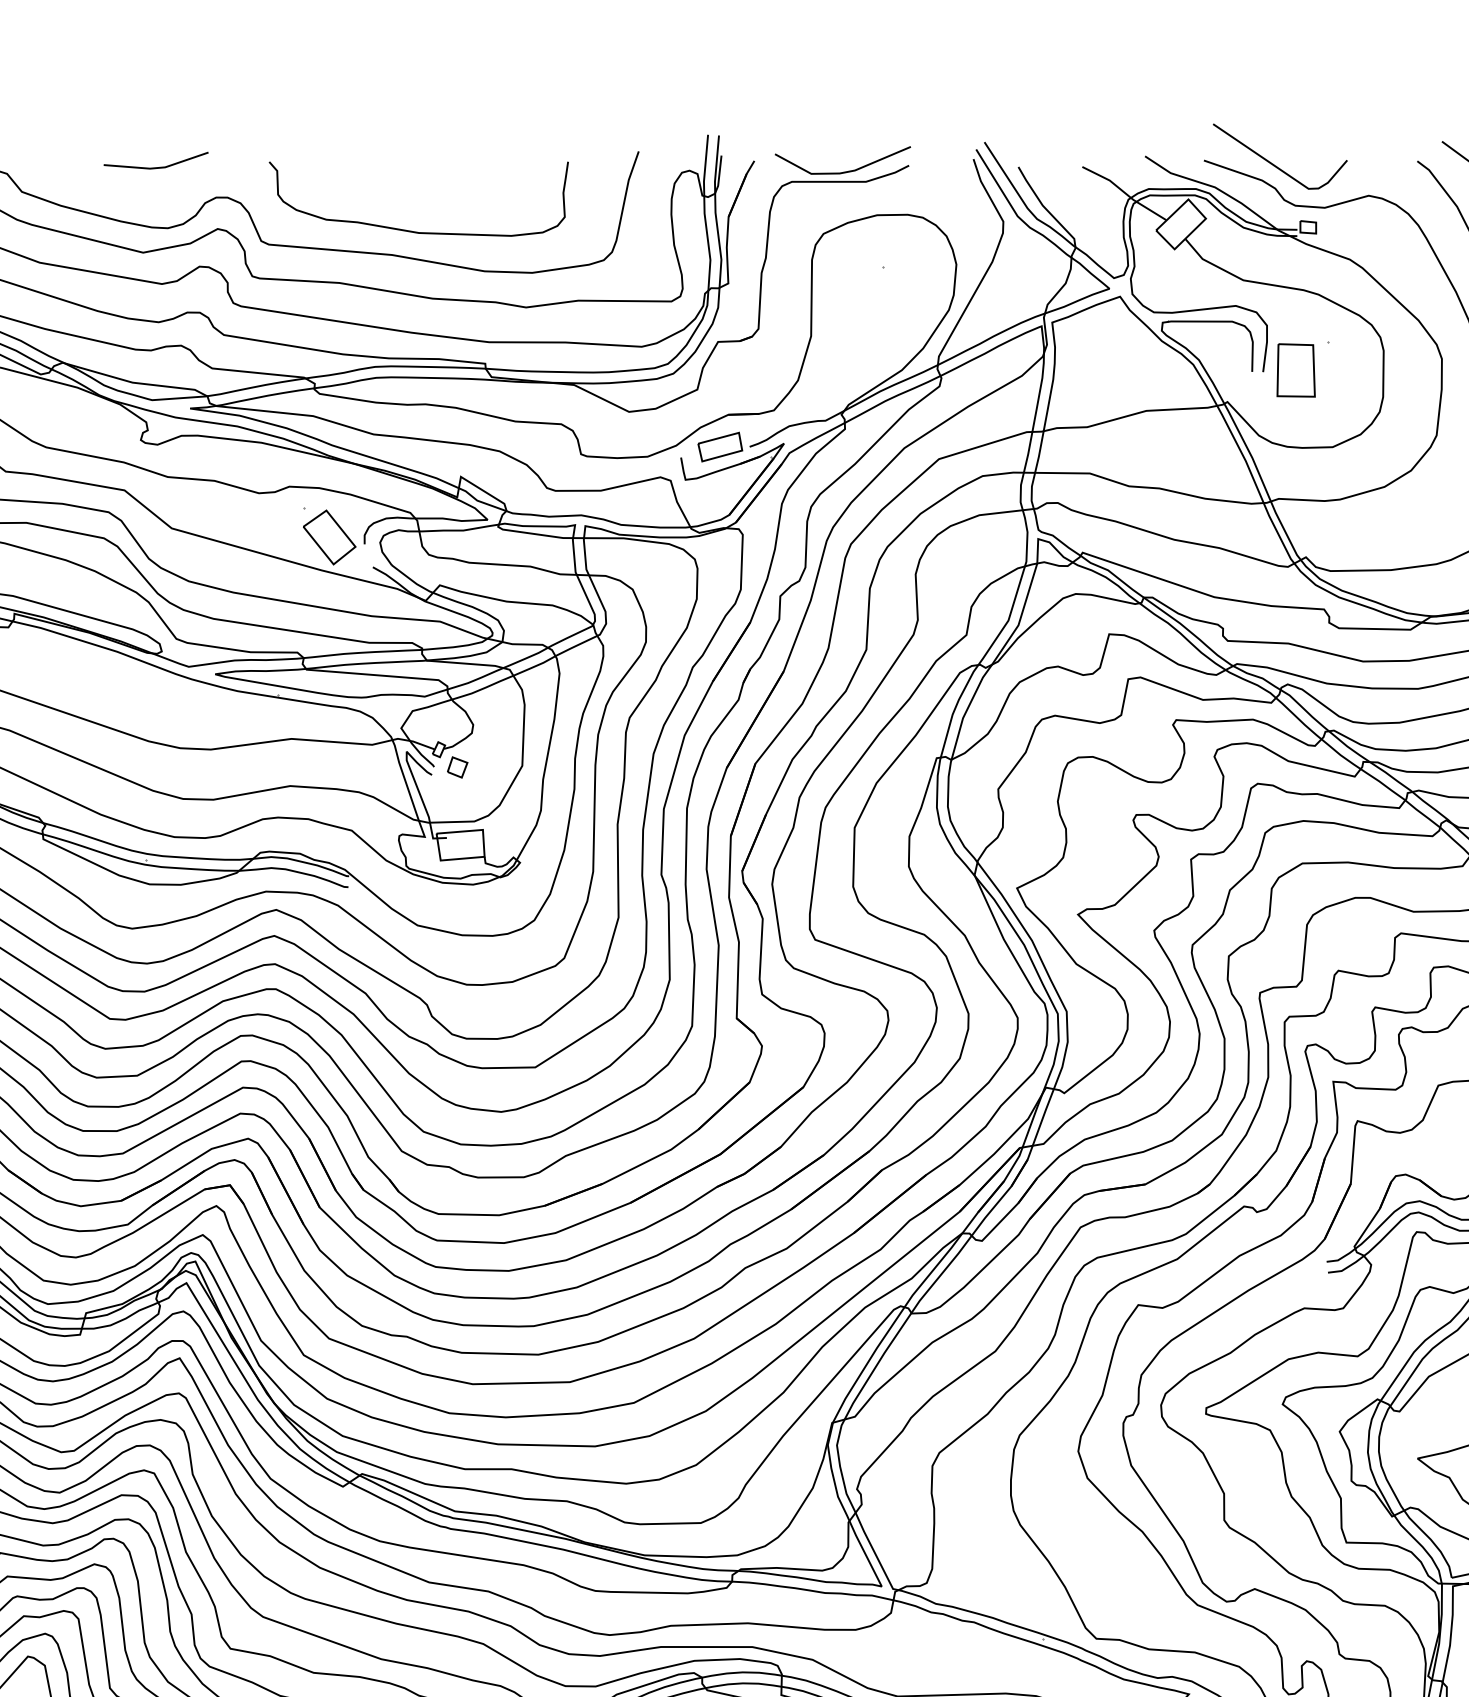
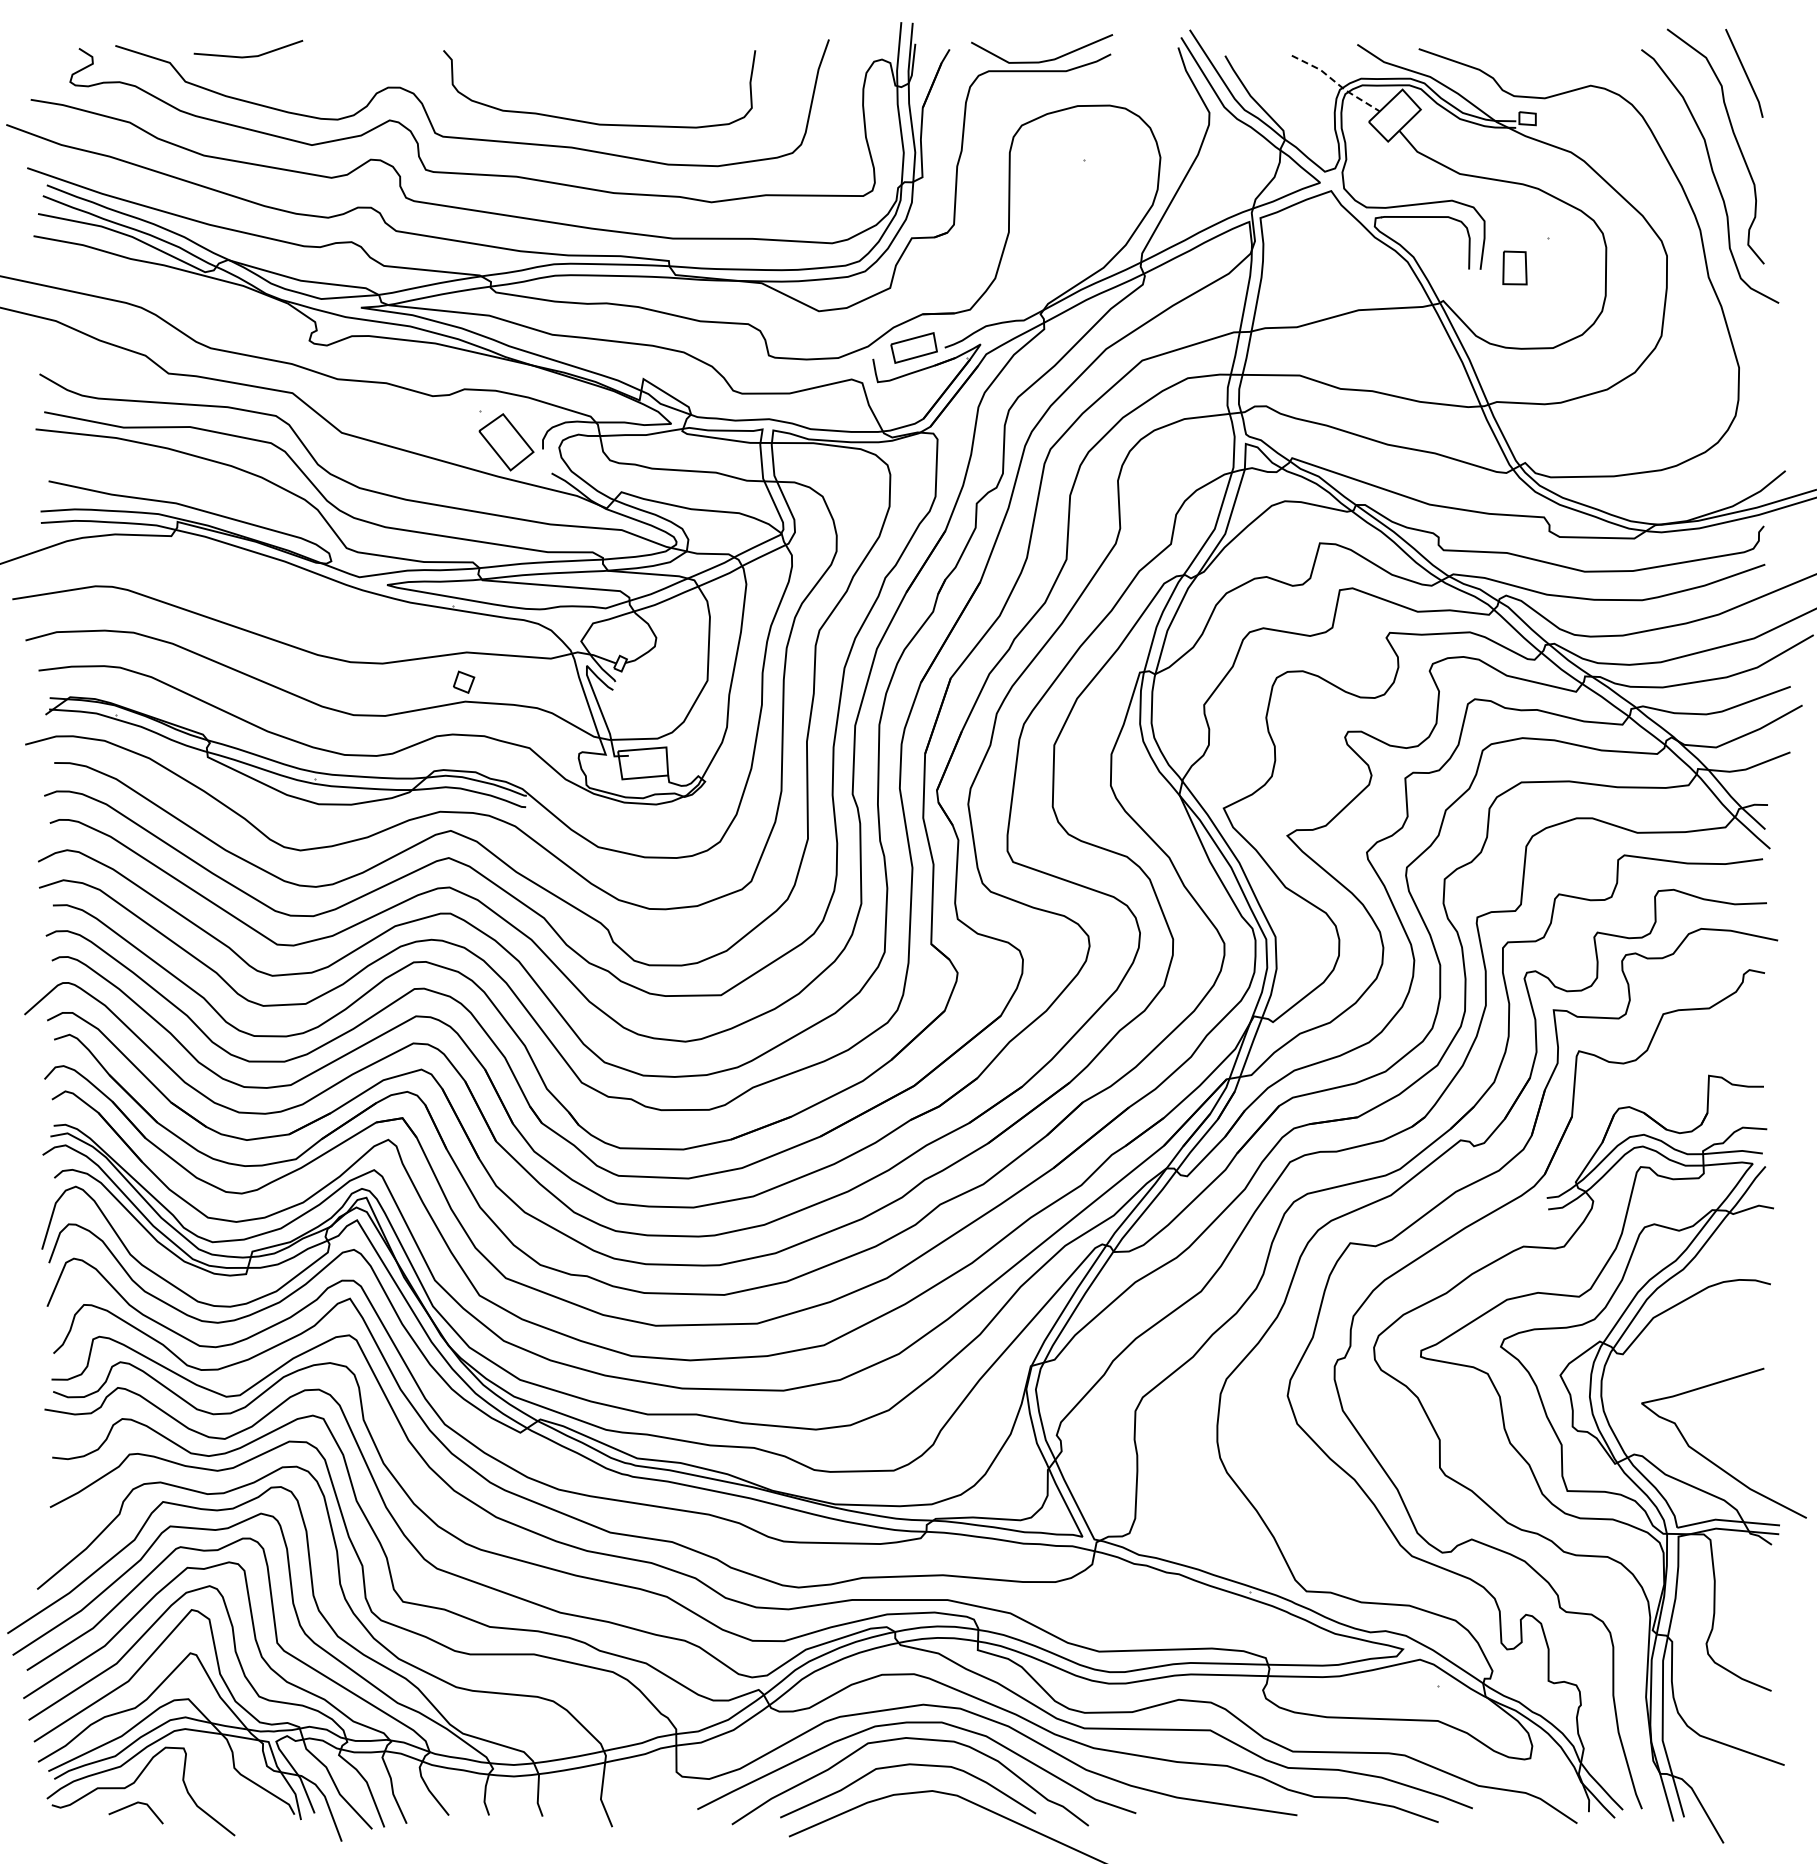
line: (1273, 163) -> (1491, 52), removed
line: (157, 166) -> (249, 55), moved
line: (1125, 193) -> (1336, 83), solid -> dashed
part: (1295, 369) -> (1514, 267), size x0.6
part: (458, 766) -> (464, 681), moved

